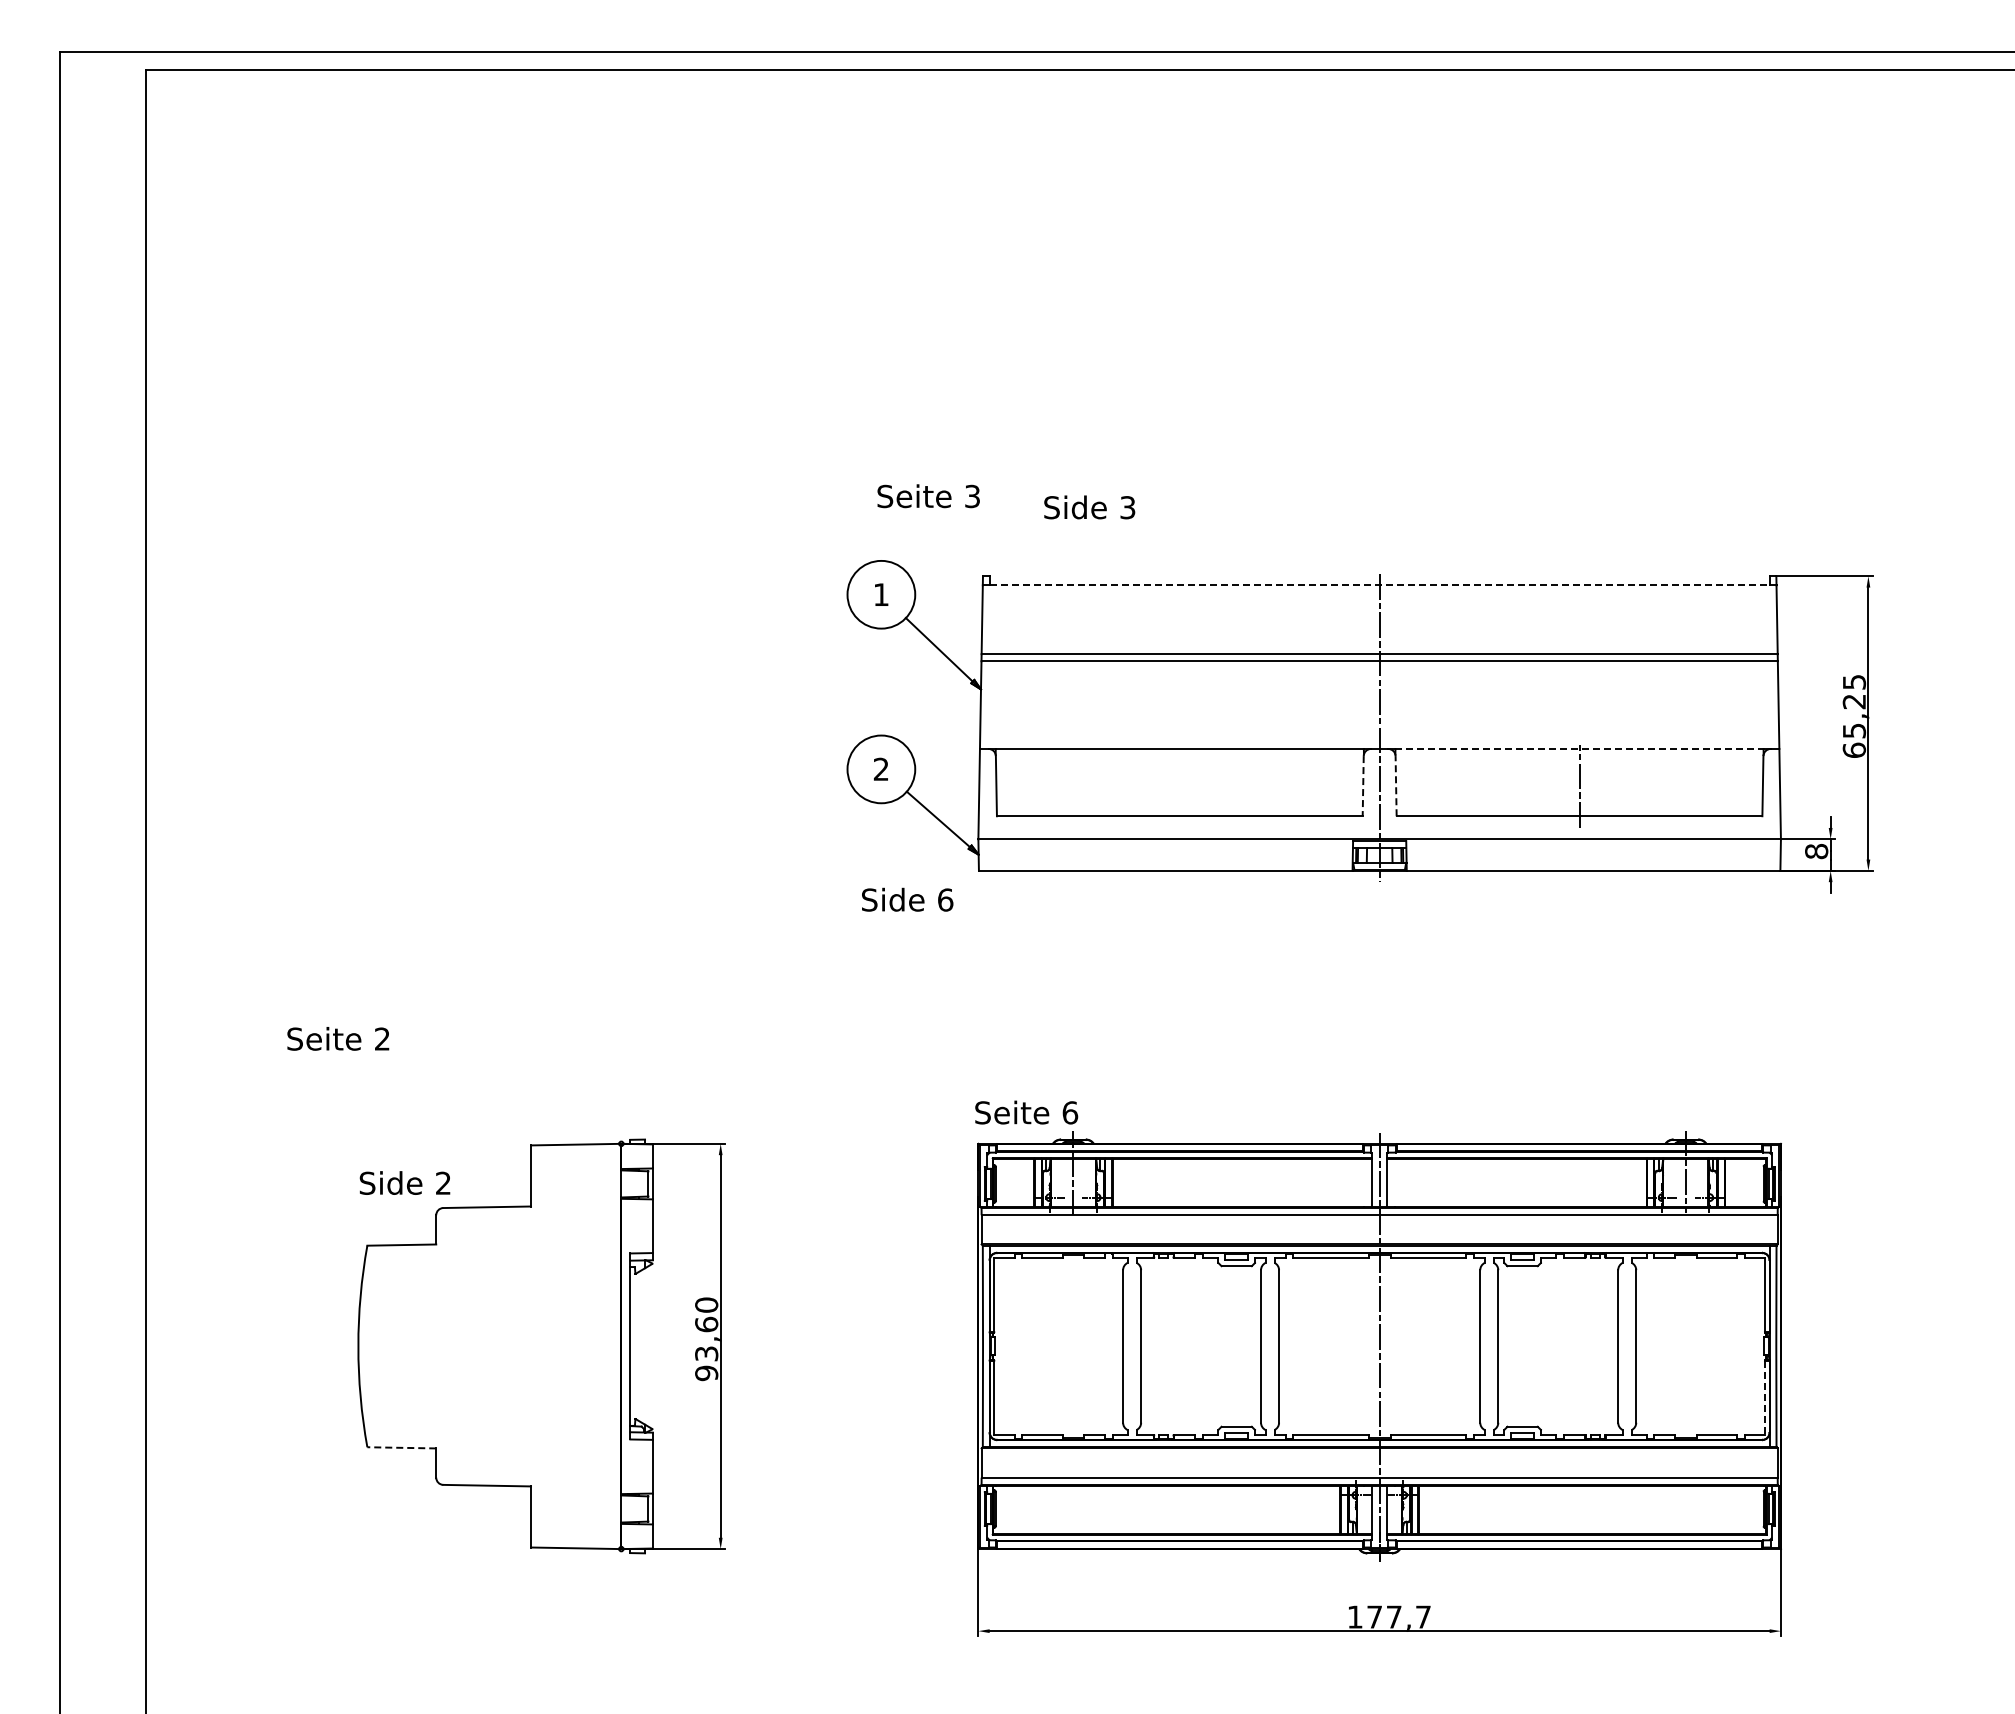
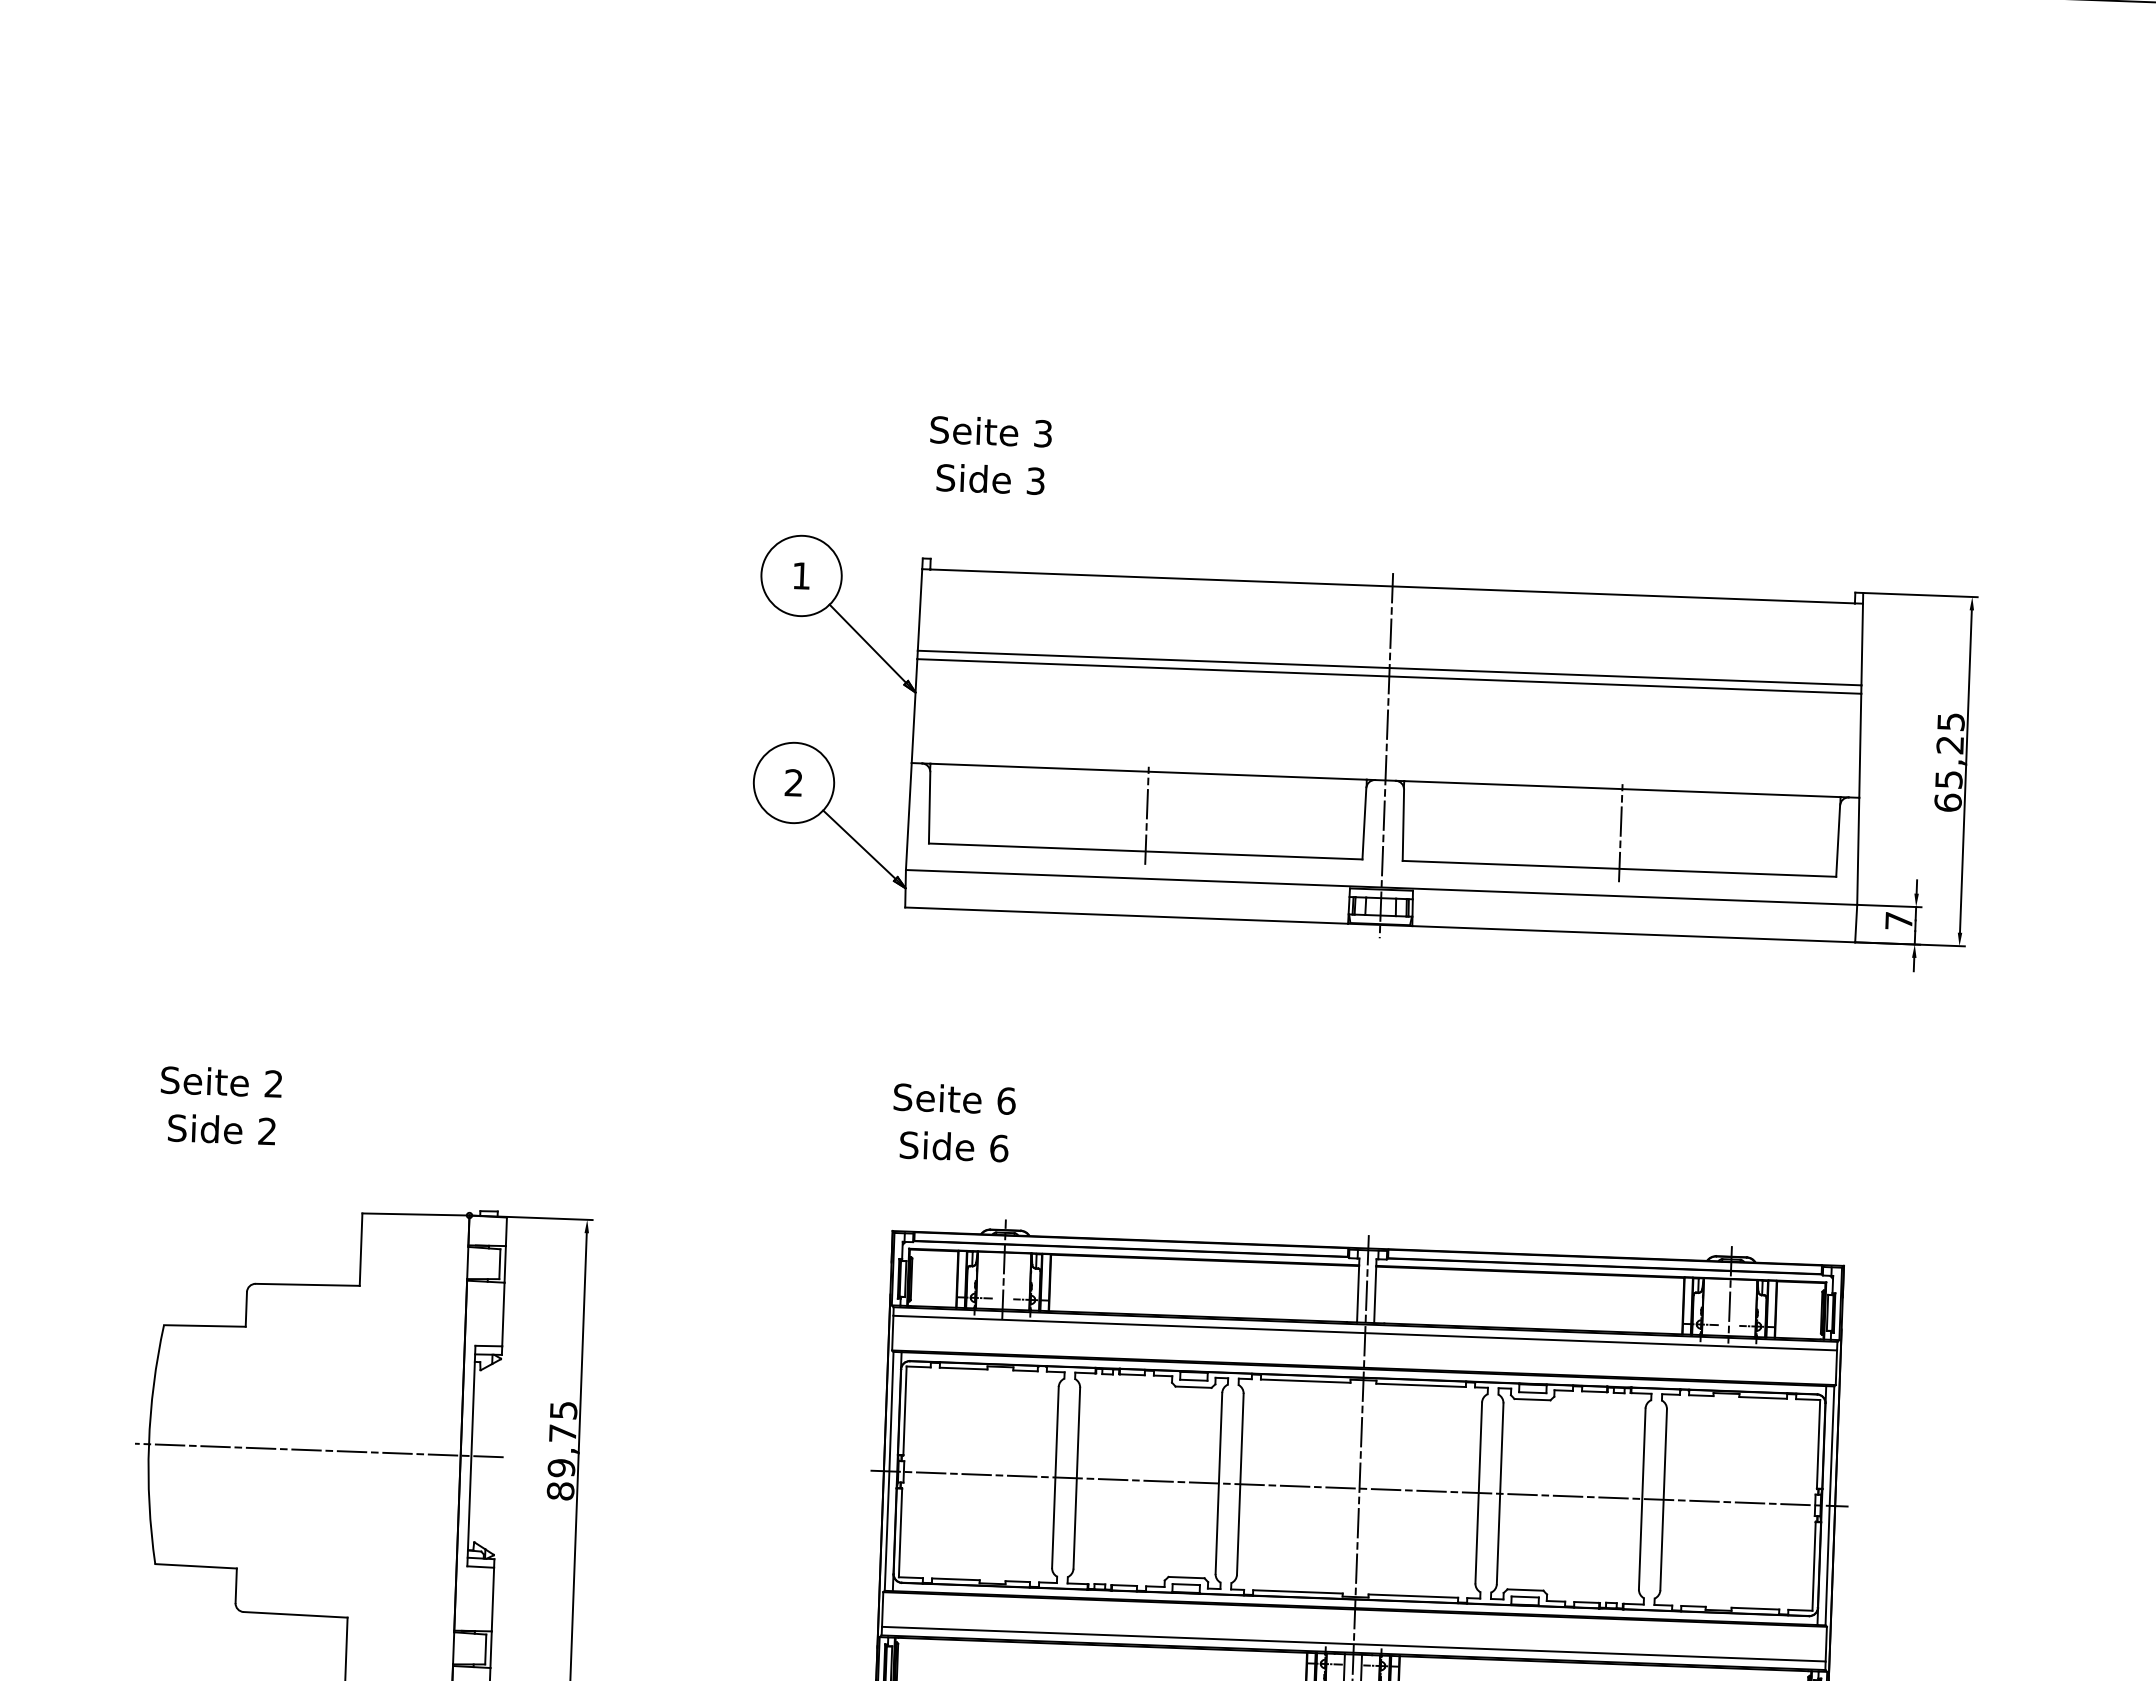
text: (928, 496) -> (990, 431), moved
text: (1089, 507) -> (990, 479), moved
line: (1380, 585) -> (1393, 586), dashed -> solid
line: (1580, 748) -> (1623, 788), dashed -> solid
line: (1179, 785) -> (1146, 815), added
line: (1396, 785) -> (1403, 824), dashed -> solid
line: (1363, 786) -> (1364, 824), dashed -> solid
text: (1816, 851) -> (1898, 920), 8 -> 7
text: (907, 899) -> (954, 1146), moved
text: (338, 1038) -> (221, 1081), moved
text: (1026, 1112) -> (954, 1098), moved
text: (404, 1182) -> (221, 1128), moved
text: (706, 1339) -> (561, 1451), 93,60 -> 89,75
line: (501, 1346) -> (318, 1450), added
line: (1379, 1346) -> (1359, 1488), added
line: (1765, 1398) -> (1814, 1567), dashed -> solid
line: (401, 1447) -> (195, 1565), dashed -> solid

